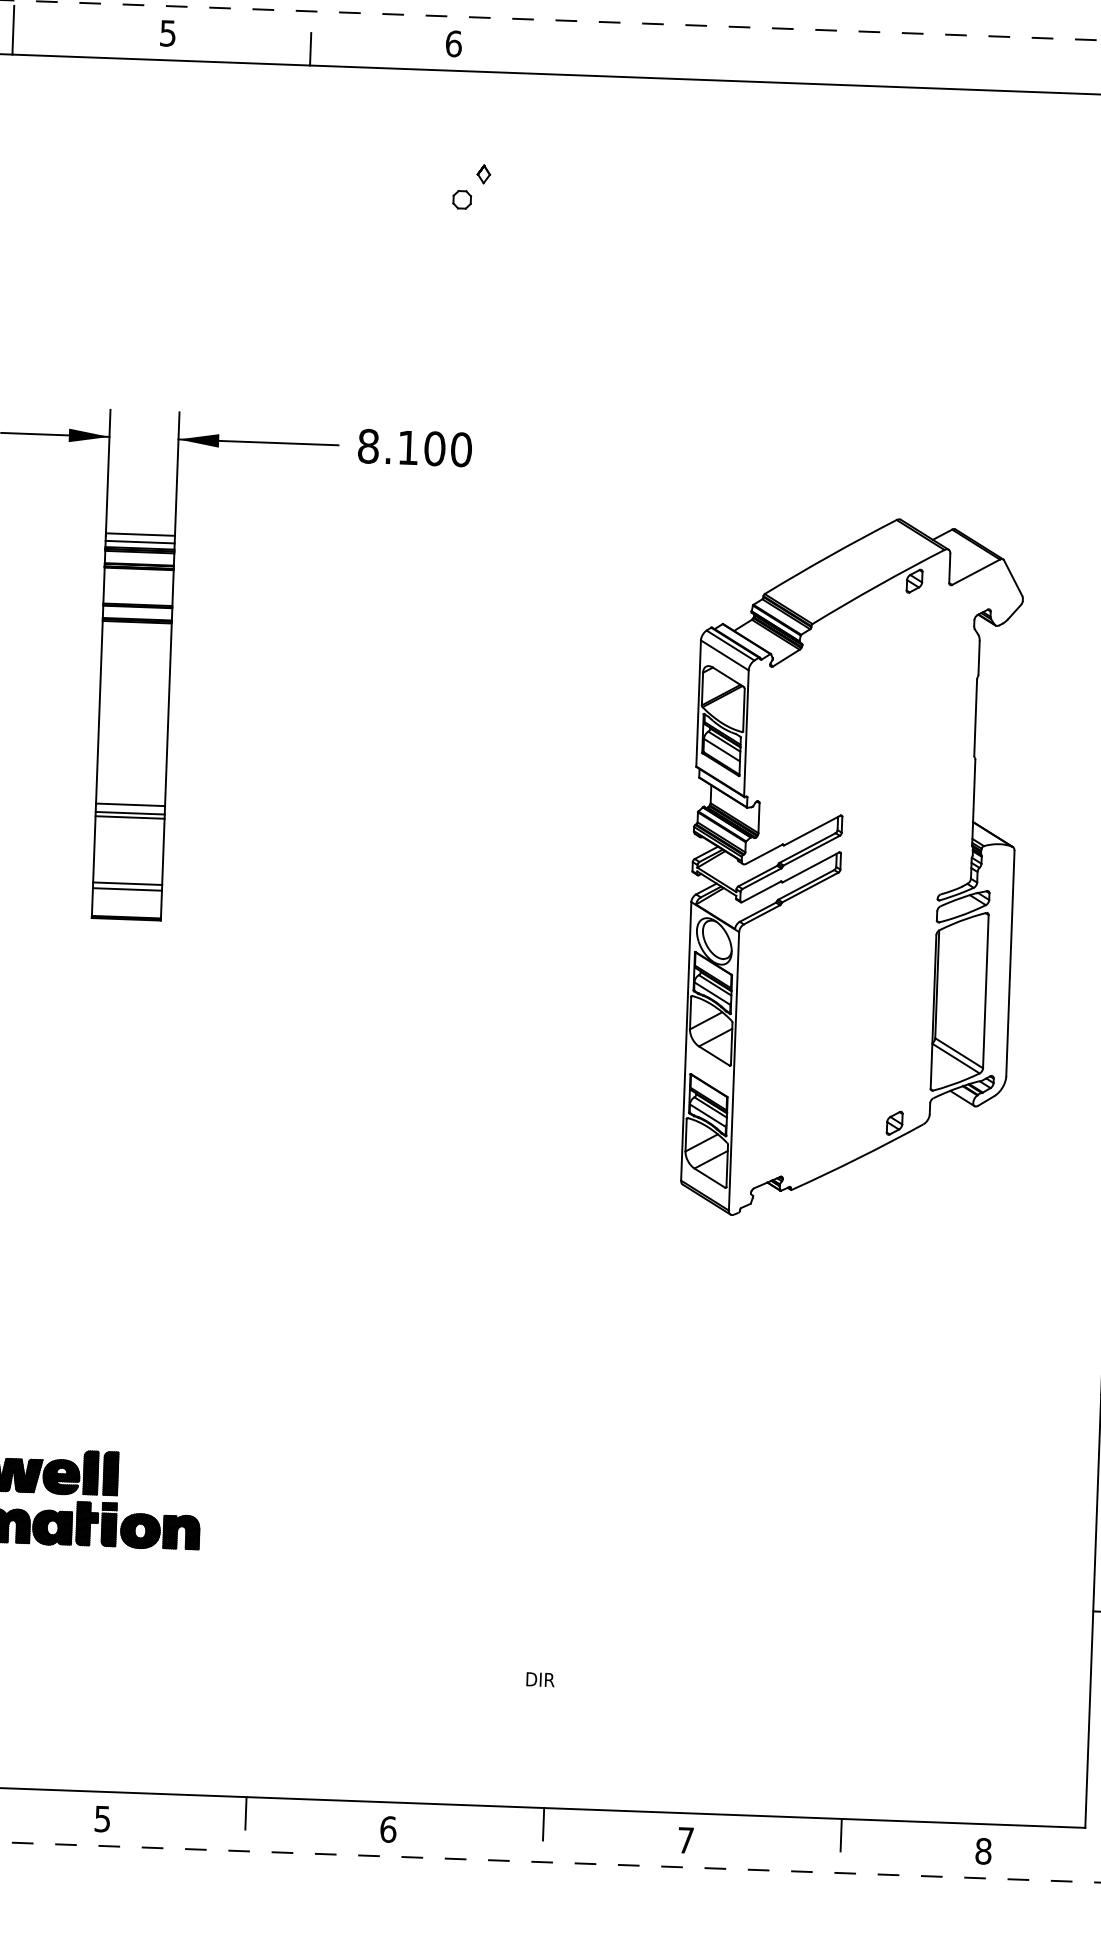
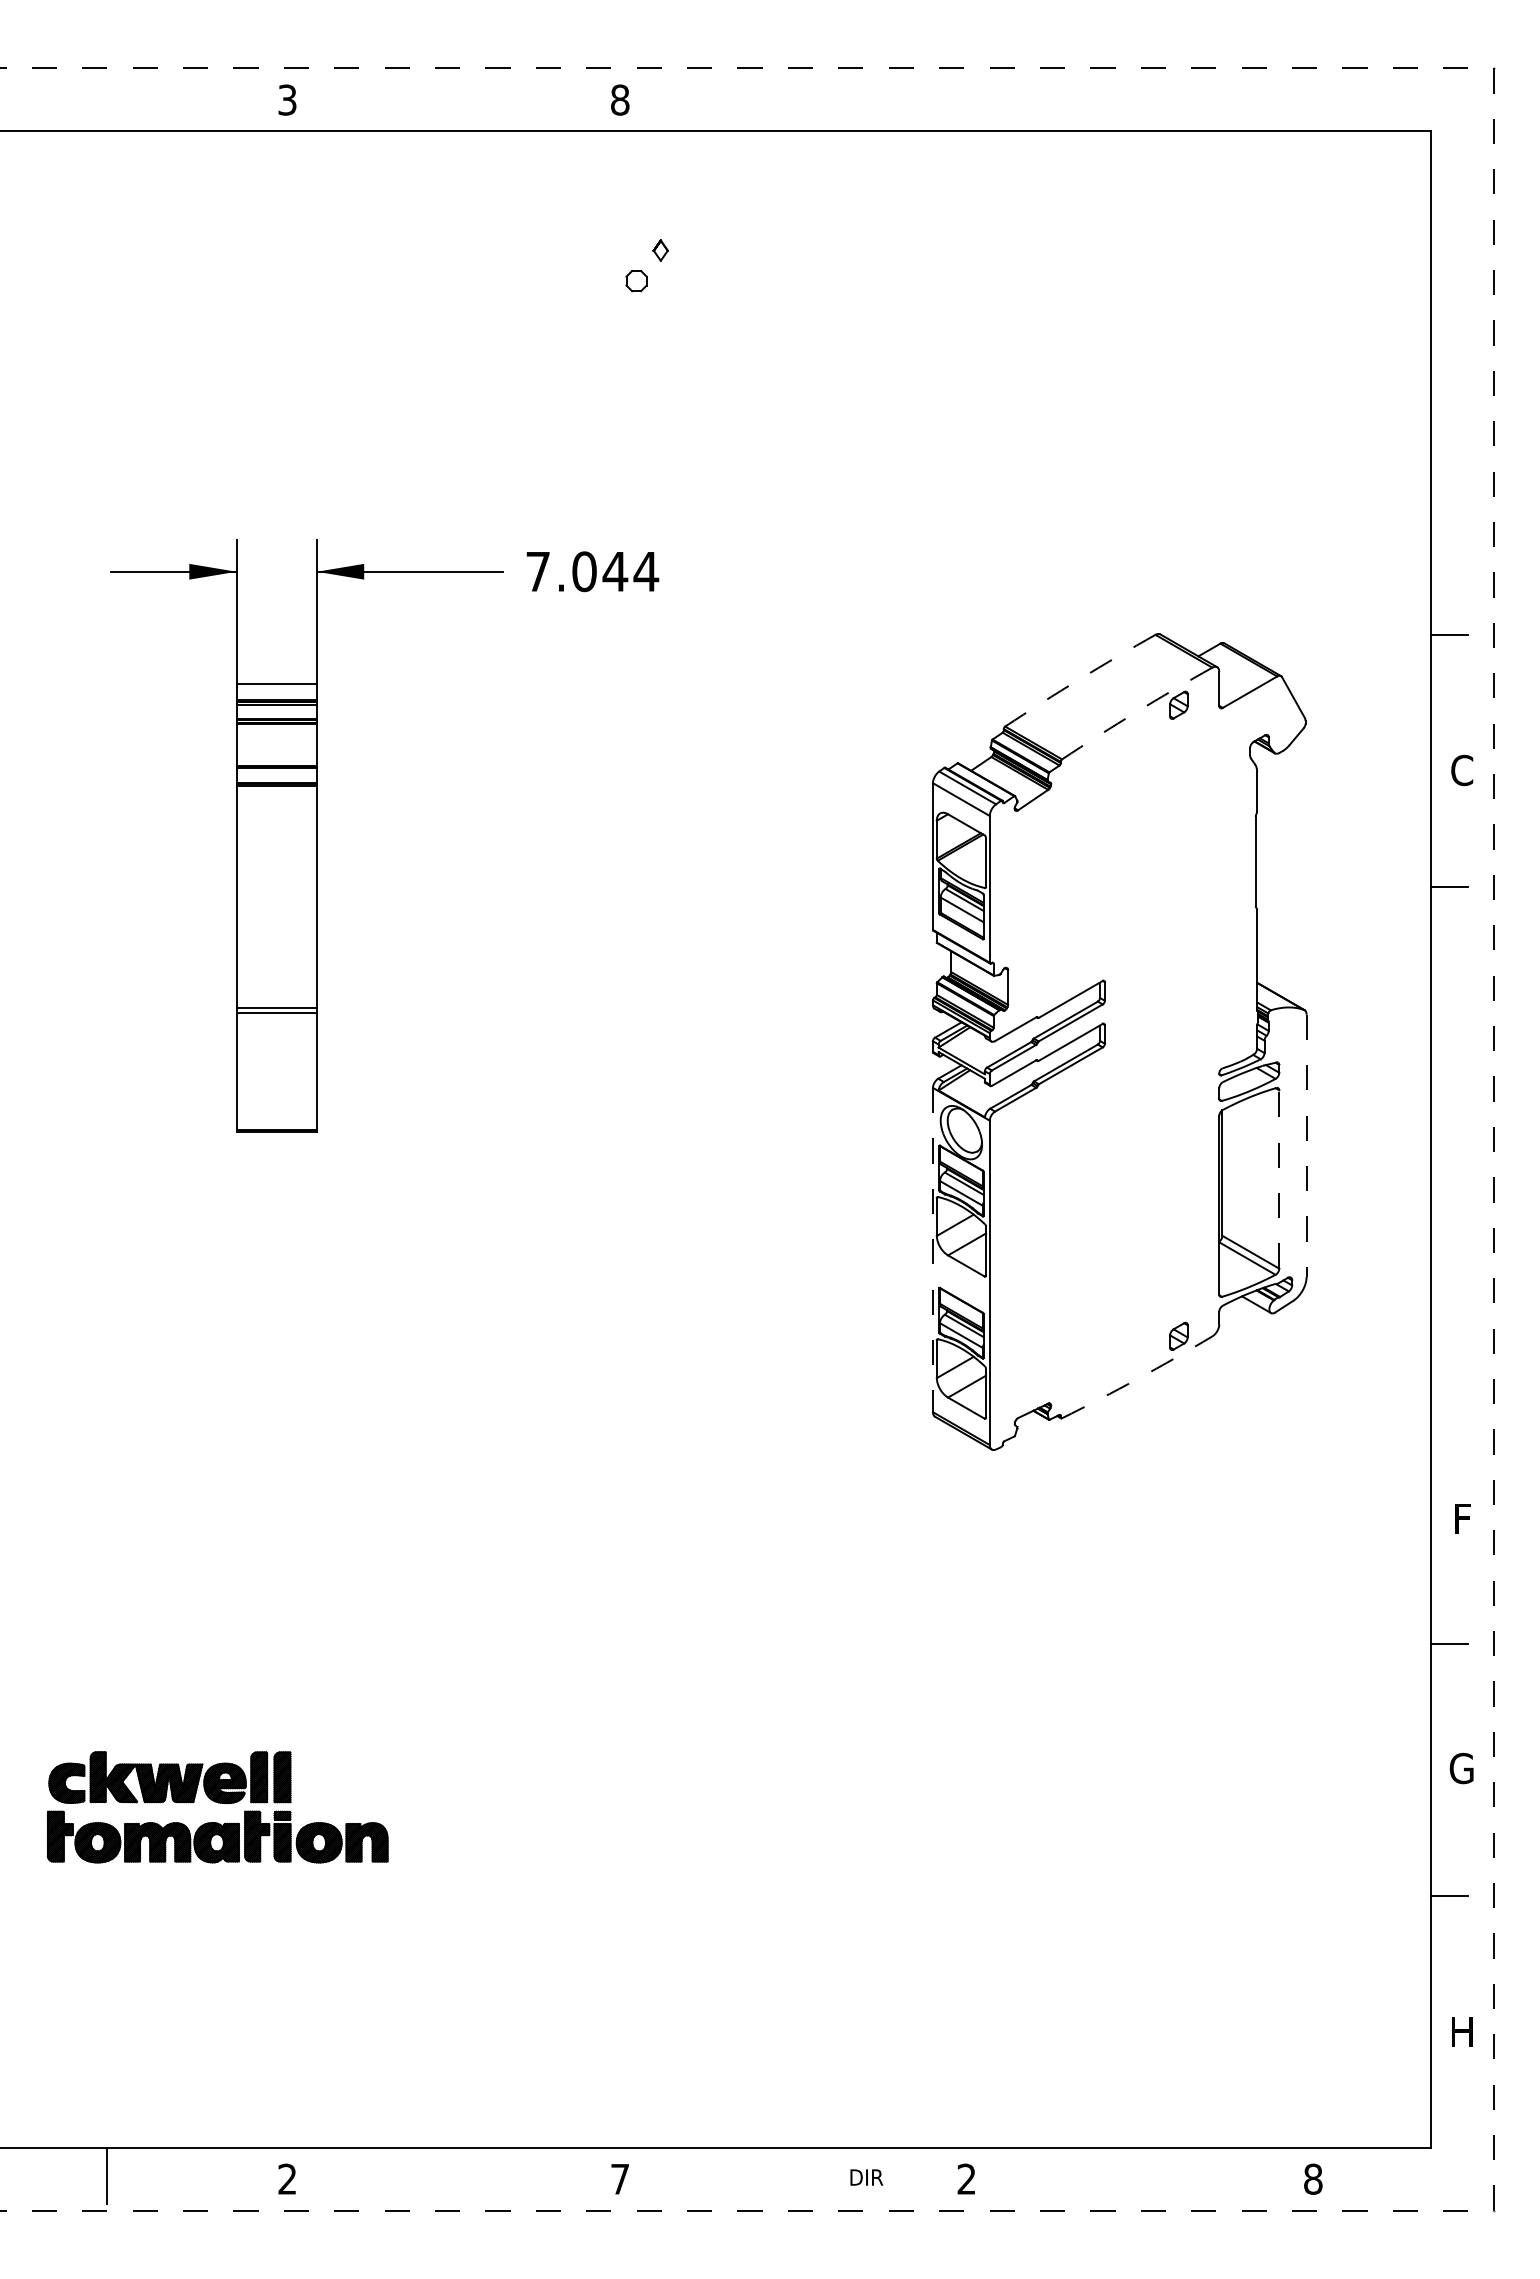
line: (13, 29) -> (107, 102), removed
text: (168, 32) -> (287, 99), 5 -> 3
text: (454, 43) -> (620, 99), 6 -> 8
line: (310, 49) -> (453, 112), removed
text: (415, 447) -> (592, 571), 8.100 -> 7.044
line: (139, 541) -> (276, 692), removed
arc: (830, 555) -> (1079, 679), solid -> dashed
arc: (877, 586) -> (1136, 712), solid -> dashed
line: (130, 804) -> (276, 998), removed
line: (127, 883) -> (276, 1090), removed
line: (127, 889) -> (276, 1097), removed
line: (1010, 964) -> (1306, 1146), solid -> dashed
line: (986, 991) -> (1279, 1179), solid -> dashed
line: (685, 1041) -> (932, 1250), solid -> dashed
arc: (857, 1158) -> (1137, 1378), solid -> dashed
text: (540, 1679) -> (866, 2177), moved
line: (245, 1813) -> (453, 2166), removed
text: (102, 1818) -> (287, 2178), 5 -> 2
line: (543, 1824) -> (800, 2166), removed
text: (388, 1828) -> (620, 2178), 6 -> 7
line: (841, 1835) -> (1147, 2166), removed
text: (685, 1839) -> (966, 2178), 7 -> 2

